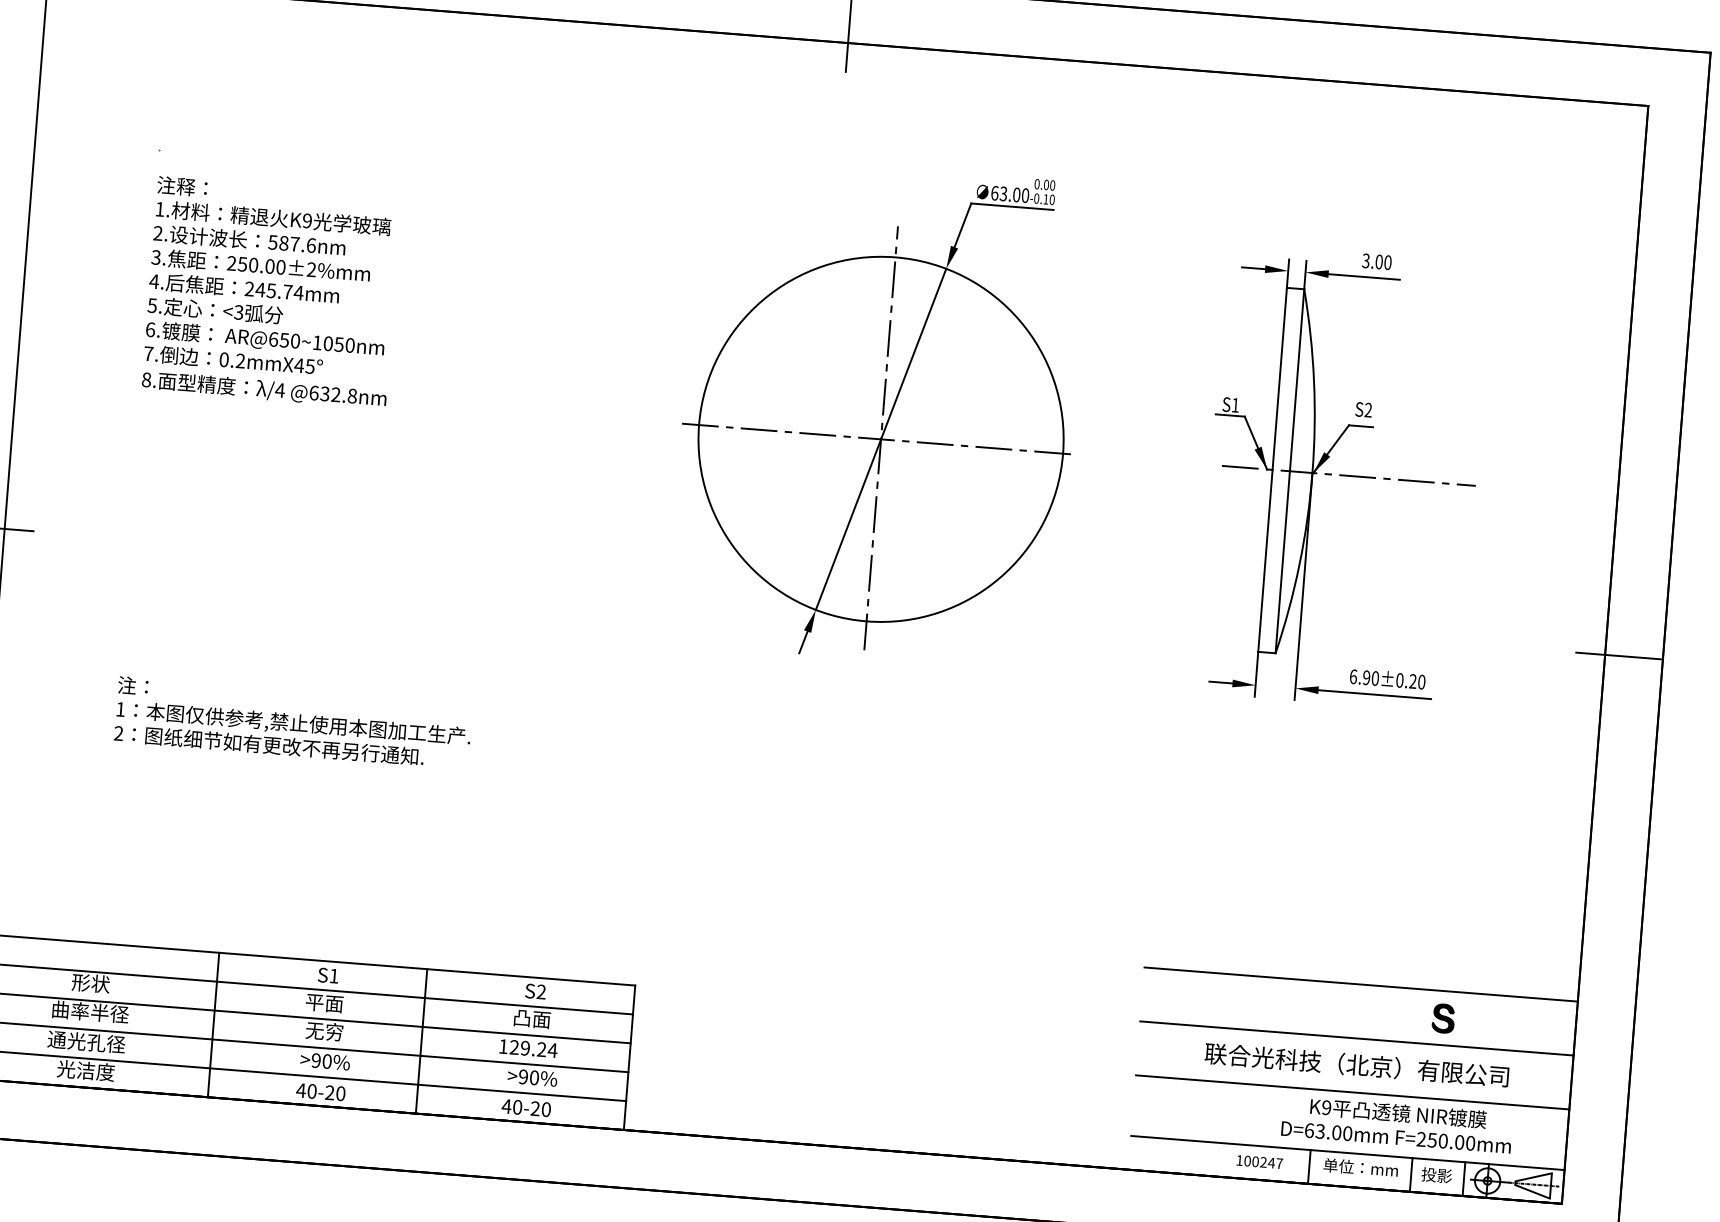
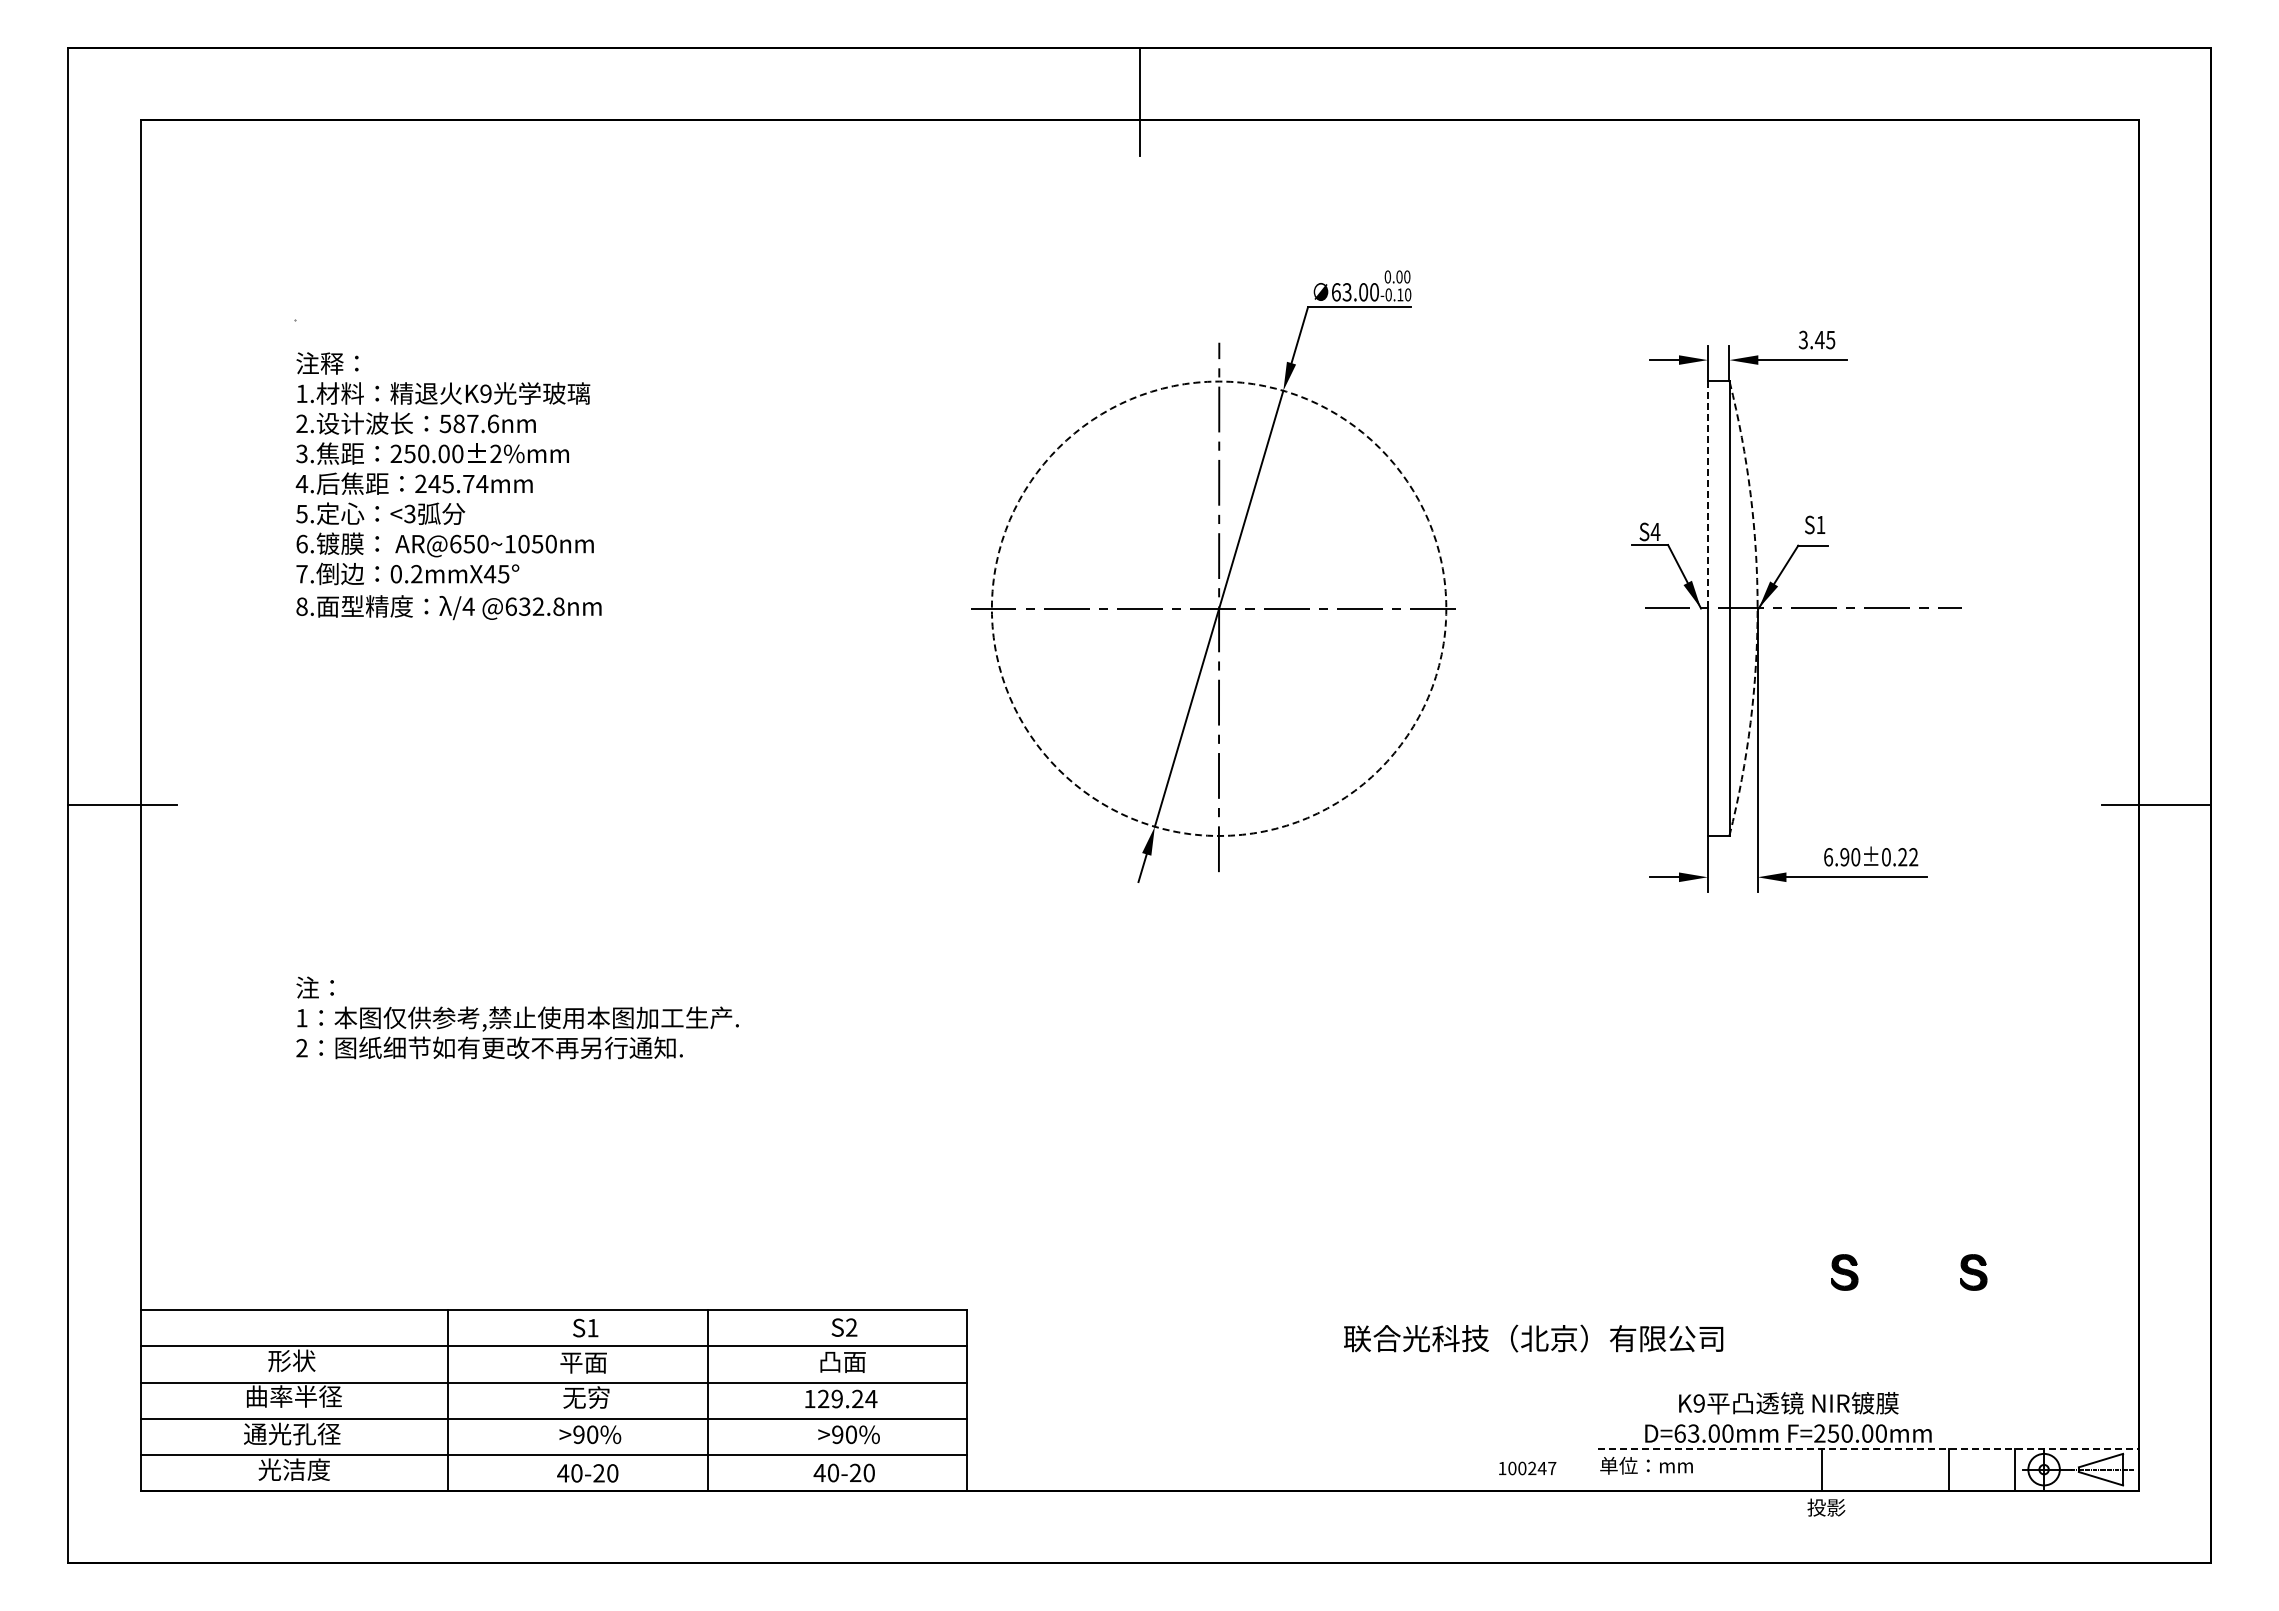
text: (1382, 261) -> (1824, 339), 3.00 -> 3.45
line: (1279, 378) -> (1707, 494), solid -> dashed
text: (1235, 404) -> (1655, 531), S1 -> S4
text: (1368, 409) -> (1820, 524), S2 -> S1
circle: (880, 439) -> (1218, 608), solid -> dashed
arc: (1312, 473) -> (1757, 608), solid -> dashed
text: (1421, 682) -> (1913, 857), 6.90±0.20 -> 6.90±0.22
line: (1360, 984) -> (1867, 1238), removed
part: (1340, 1010) -> (1844, 1272), added
line: (1356, 1038) -> (1867, 1305), removed
text: (1356, 1064) -> (1533, 1338), moved
line: (1352, 1092) -> (1867, 1372), removed
text: (1397, 1124) -> (1788, 1417), moved
line: (1348, 1152) -> (1868, 1448), solid -> dashed
text: (1259, 1162) -> (1527, 1468), moved
text: (1360, 1167) -> (1646, 1465), moved
text: (1436, 1175) -> (1826, 1507), moved

